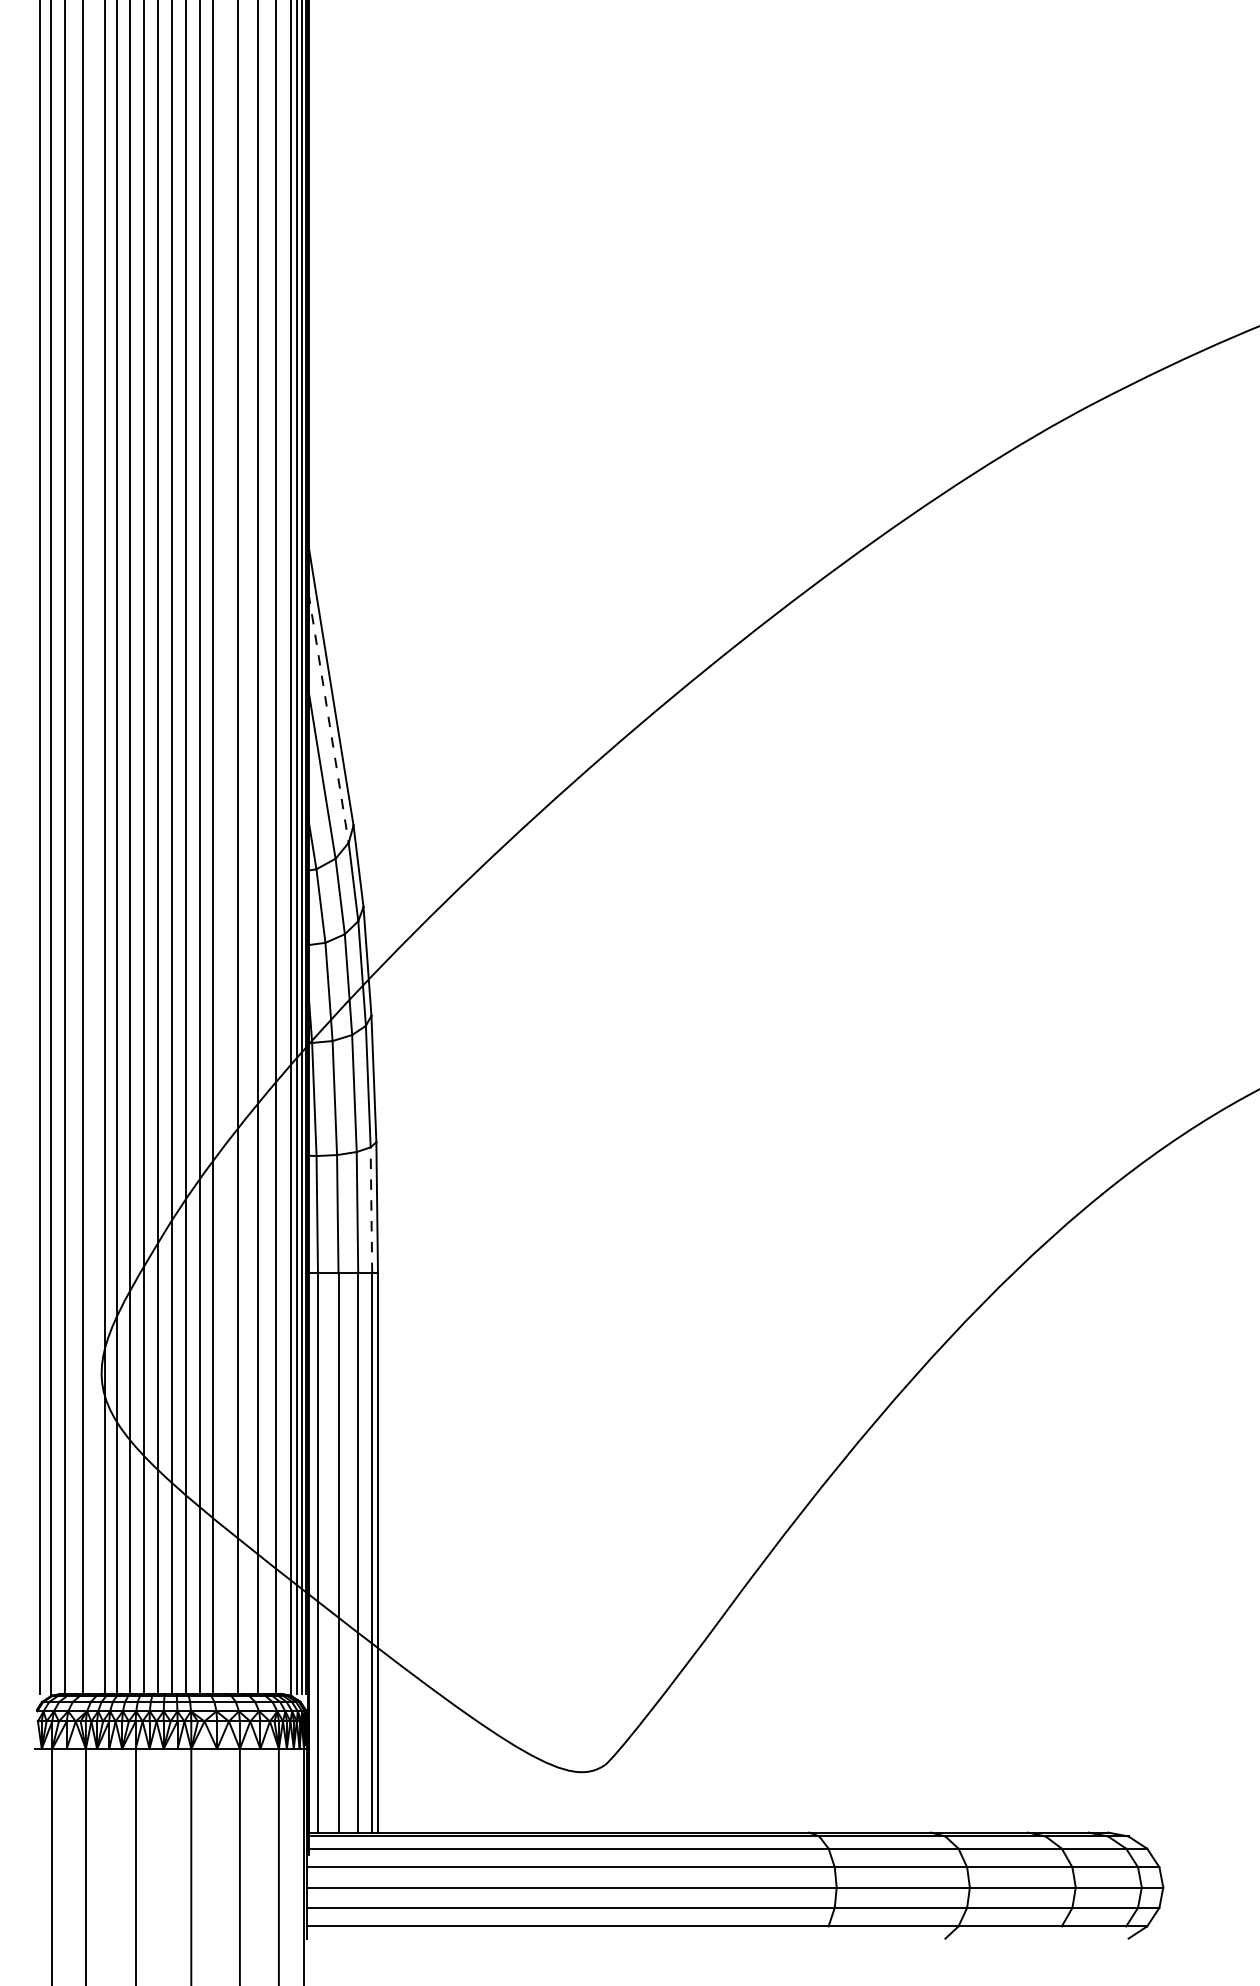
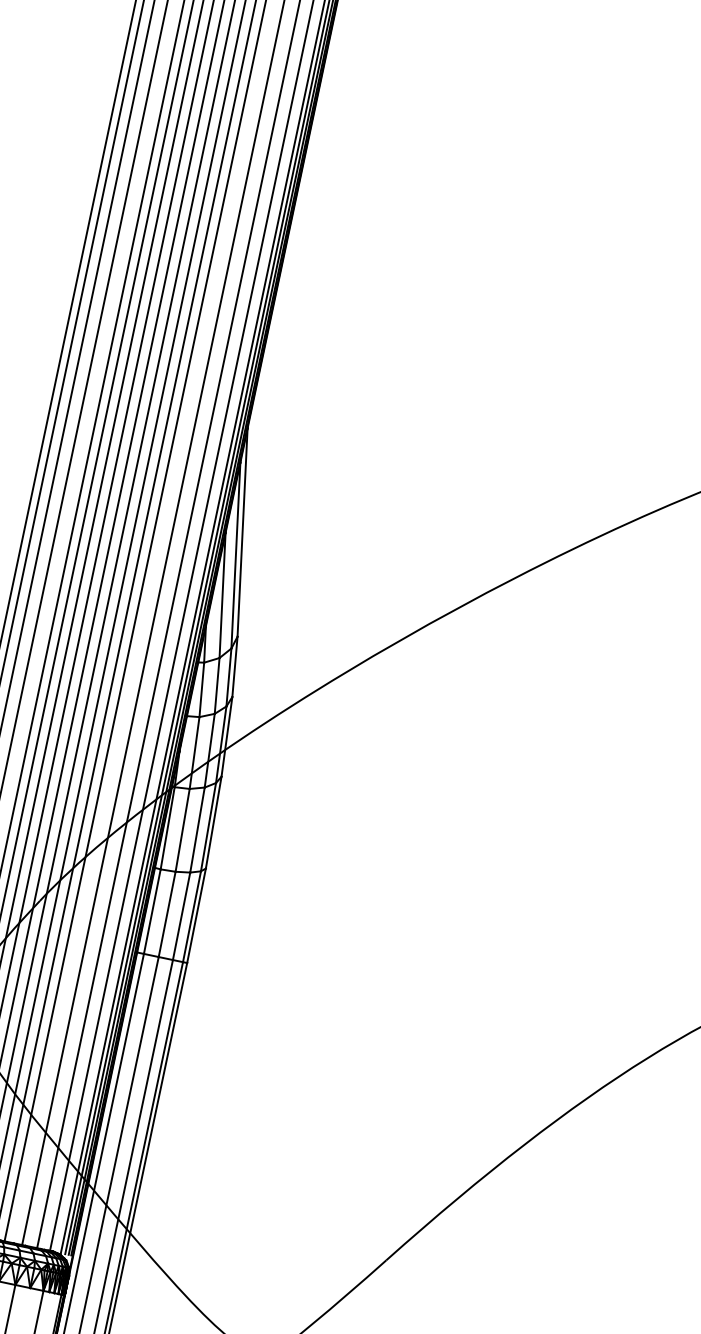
line: (328, 718) -> (235, 555), dashed -> solid
line: (371, 1210) -> (192, 916), dashed -> solid

